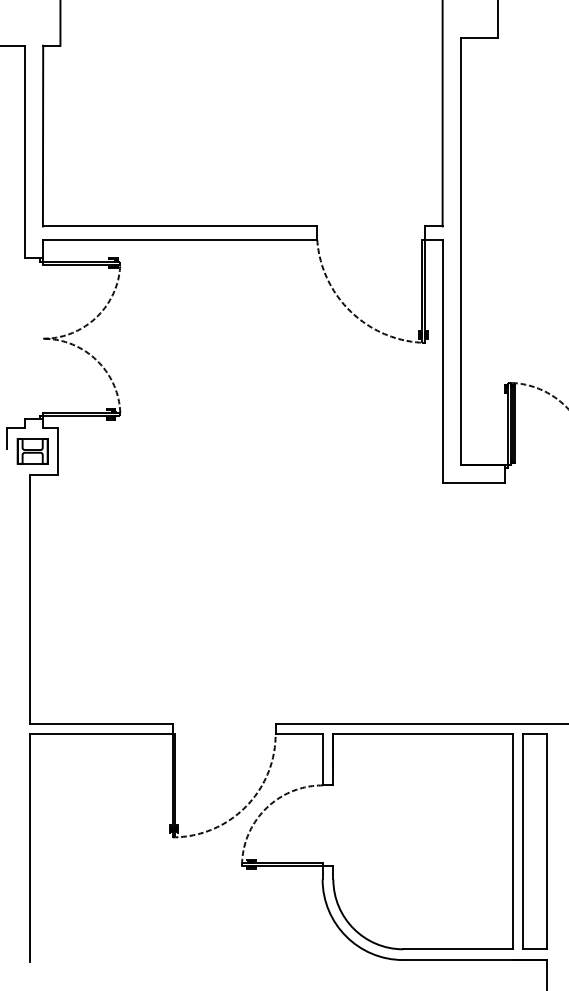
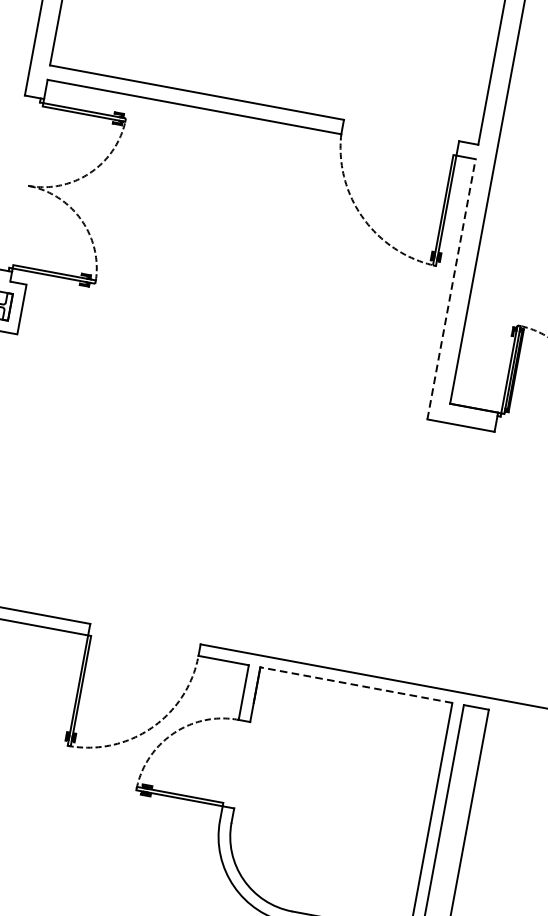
line: (442, 360) -> (451, 288), solid -> dashed
line: (422, 734) -> (355, 685), solid -> dashed

